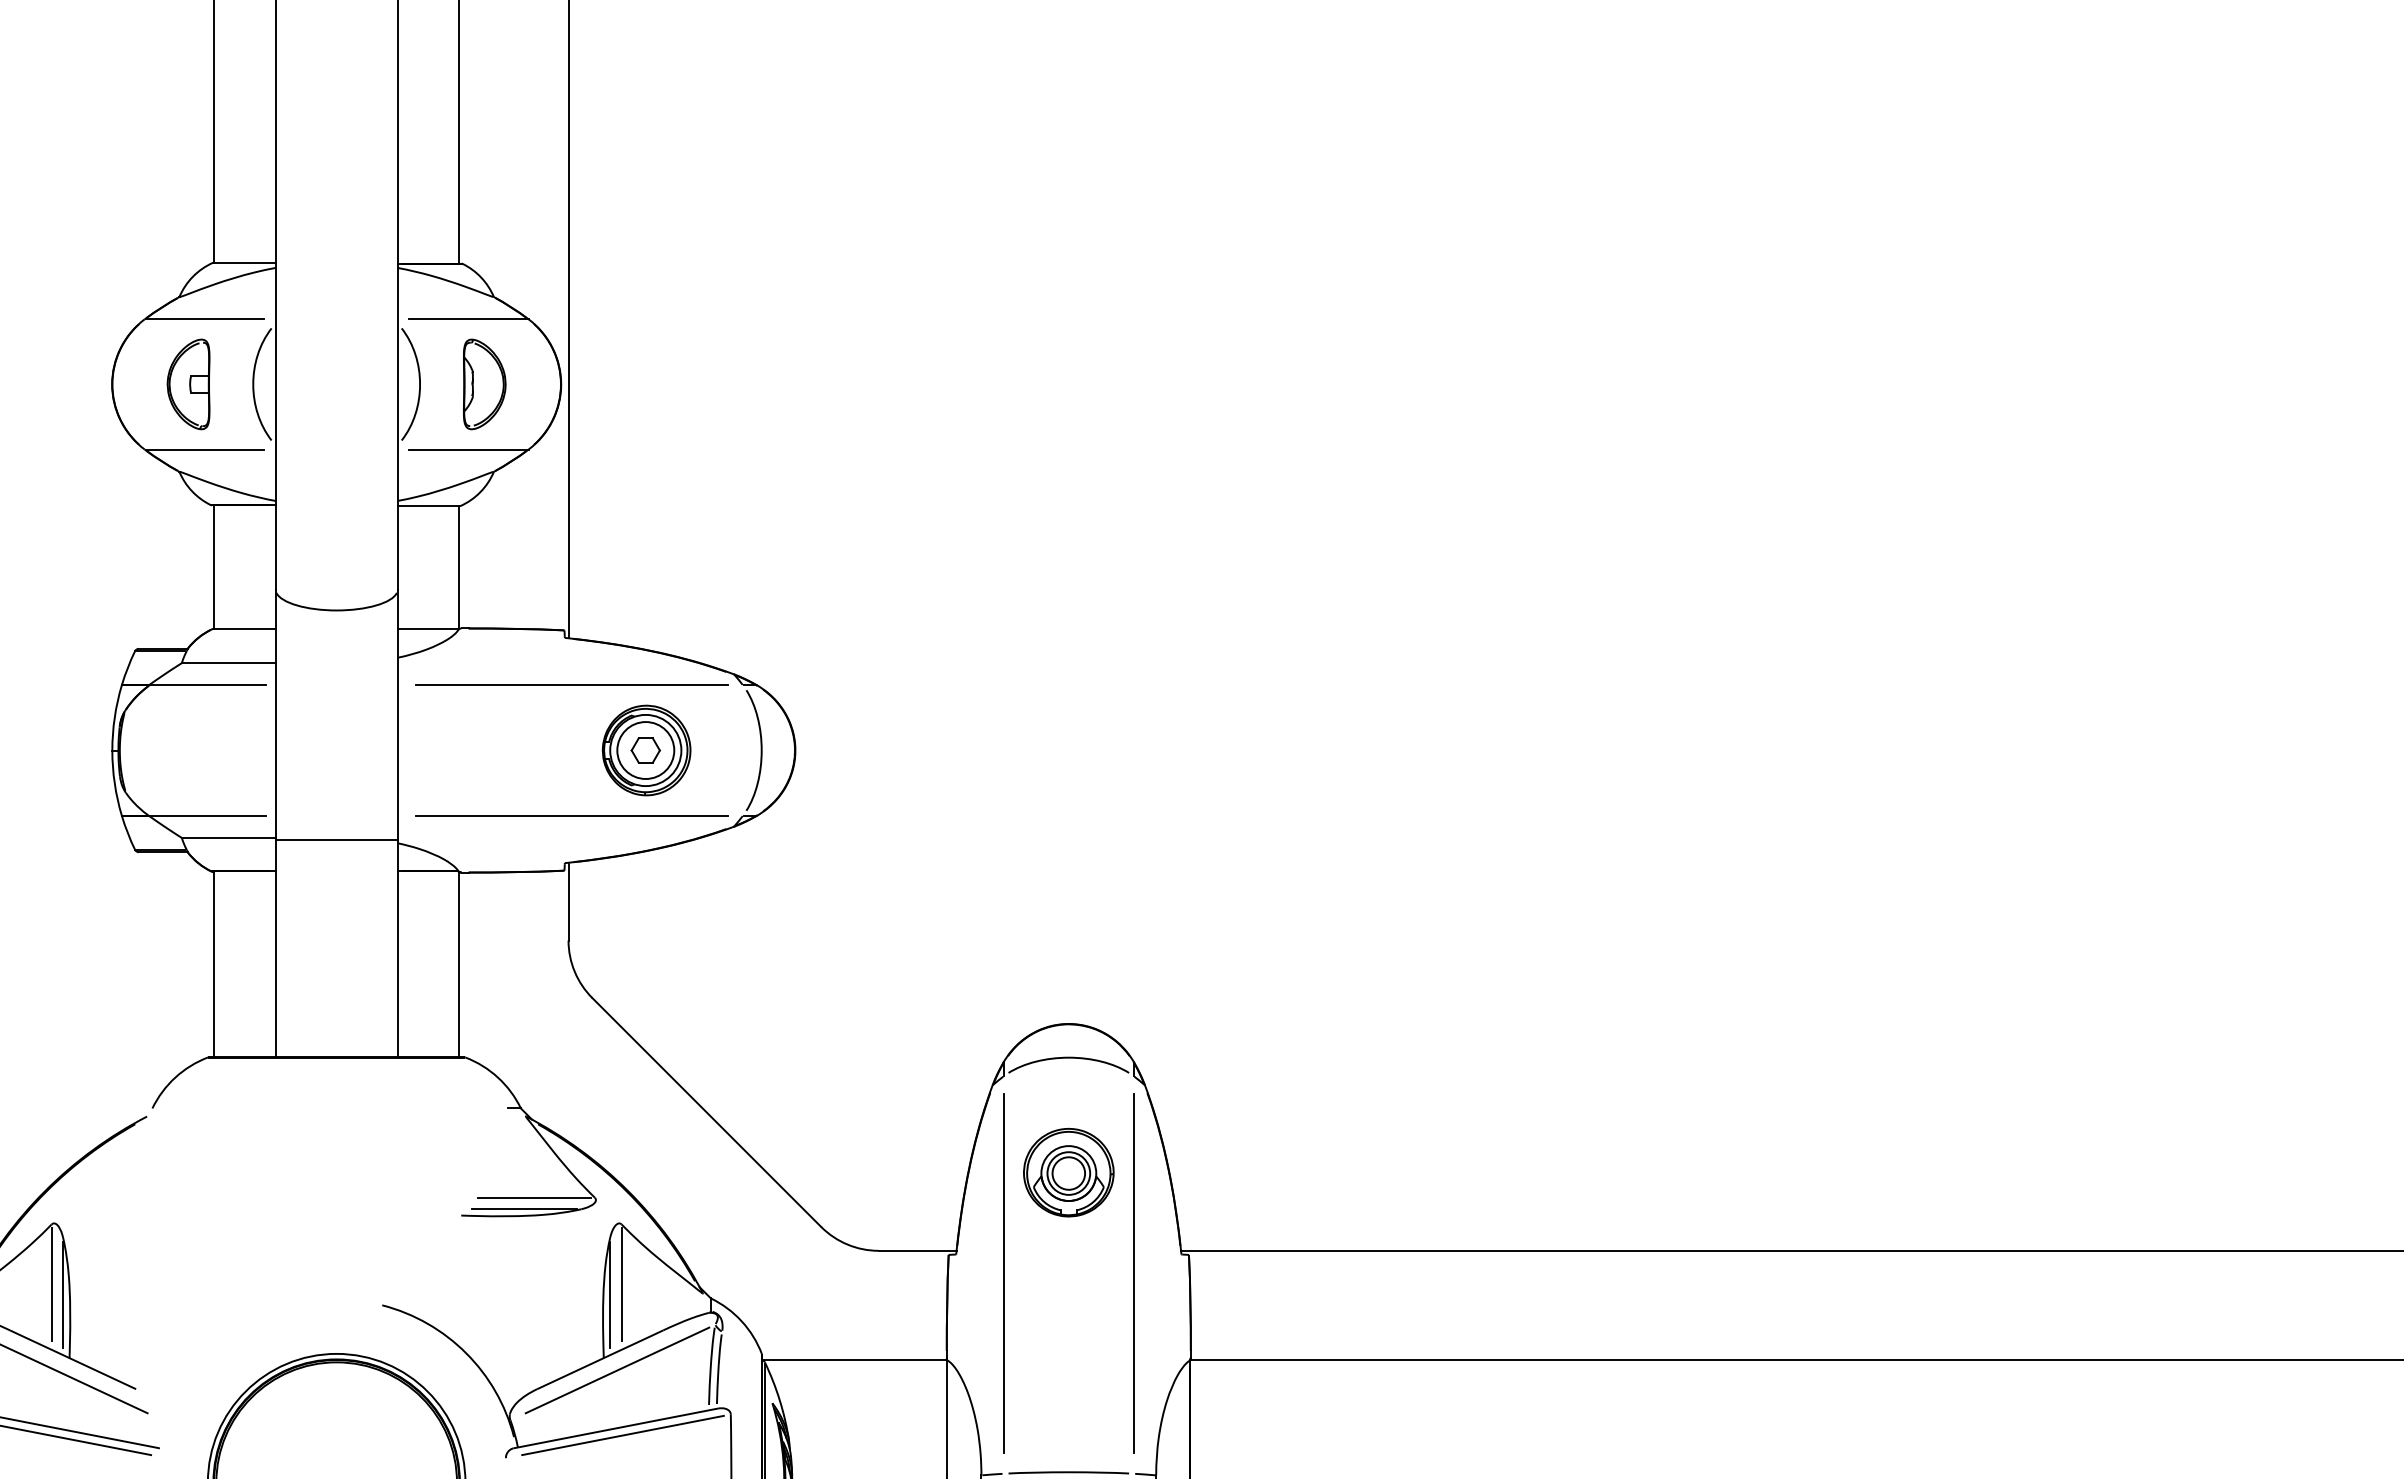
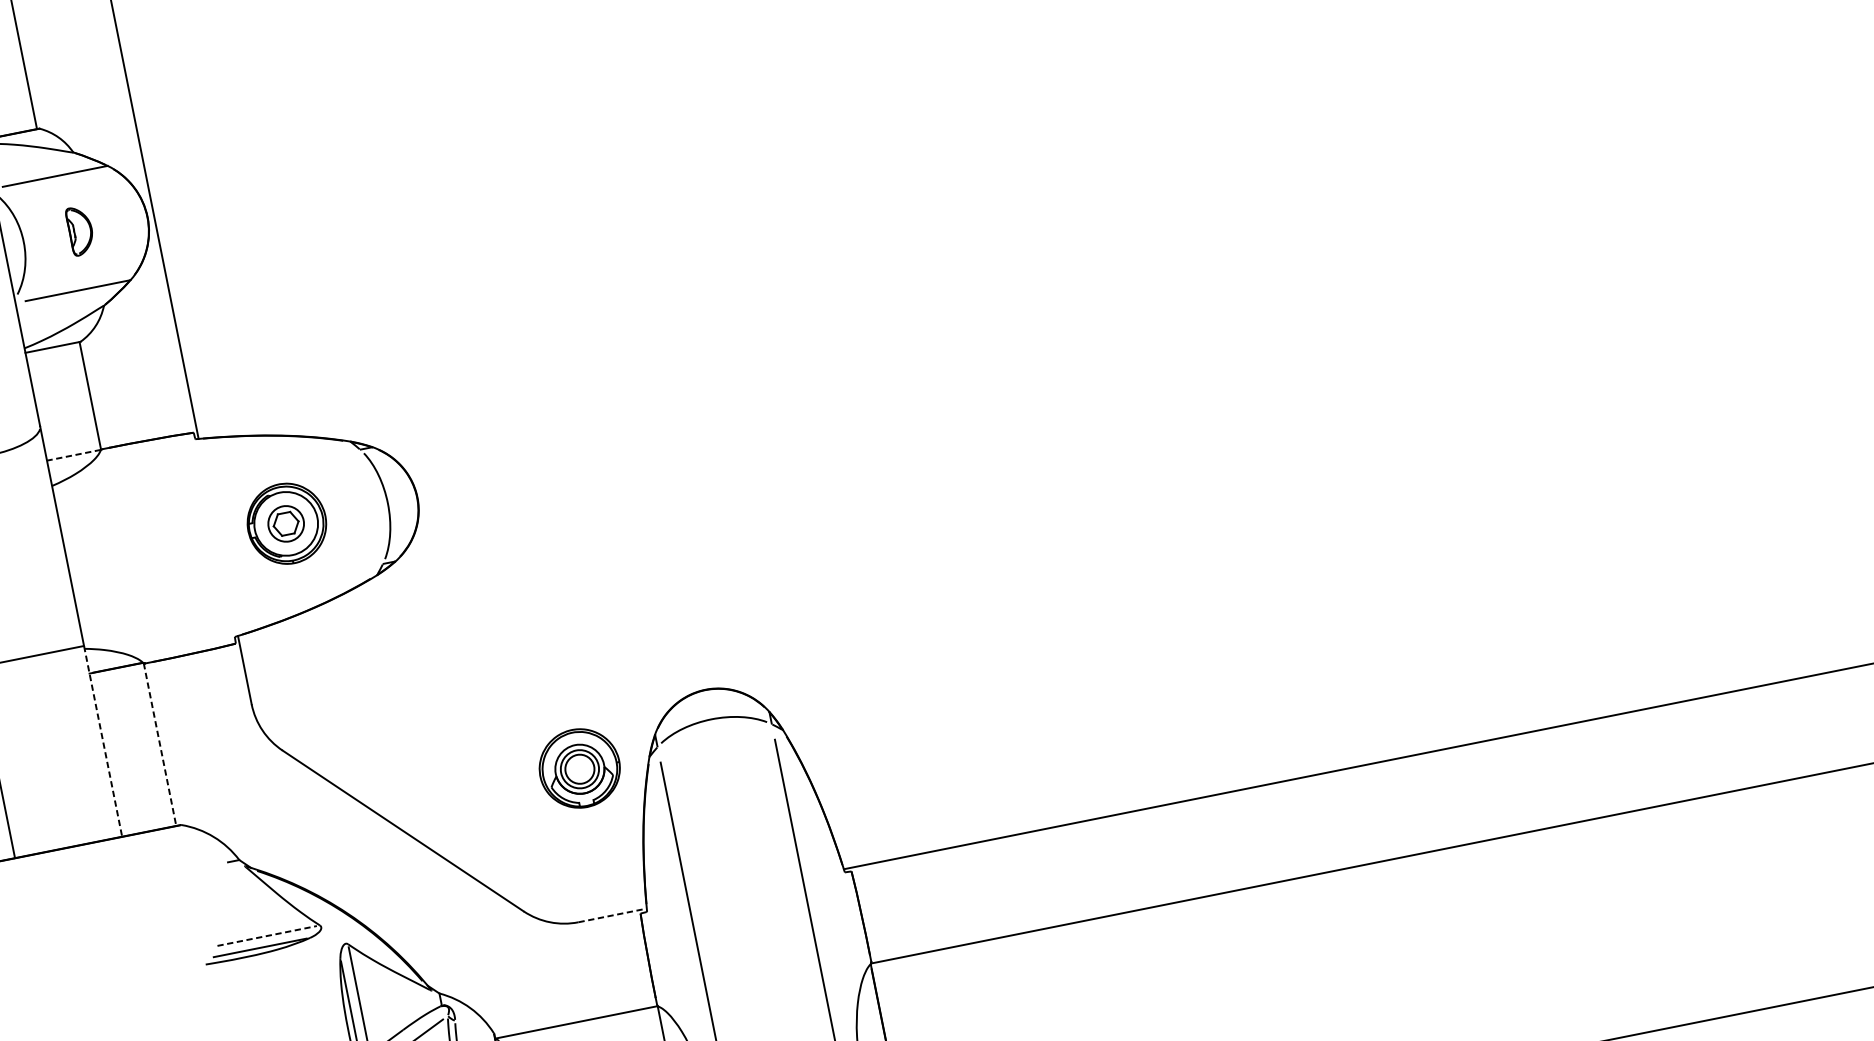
part: (484, 384) -> (80, 230), size x0.6
line: (428, 628) -> (73, 454), solid -> dashed
line: (571, 685) -> (209, 479), removed
circle: (645, 750) -> (285, 523), size x0.7
line: (571, 815) -> (232, 593), removed
line: (397, 948) -> (102, 741), solid -> dashed
line: (459, 964) -> (160, 744), solid -> dashed
part: (1068, 1172) -> (579, 768), moved
line: (534, 1197) -> (266, 935), solid -> dashed
line: (917, 1250) -> (612, 915), solid -> dashed

